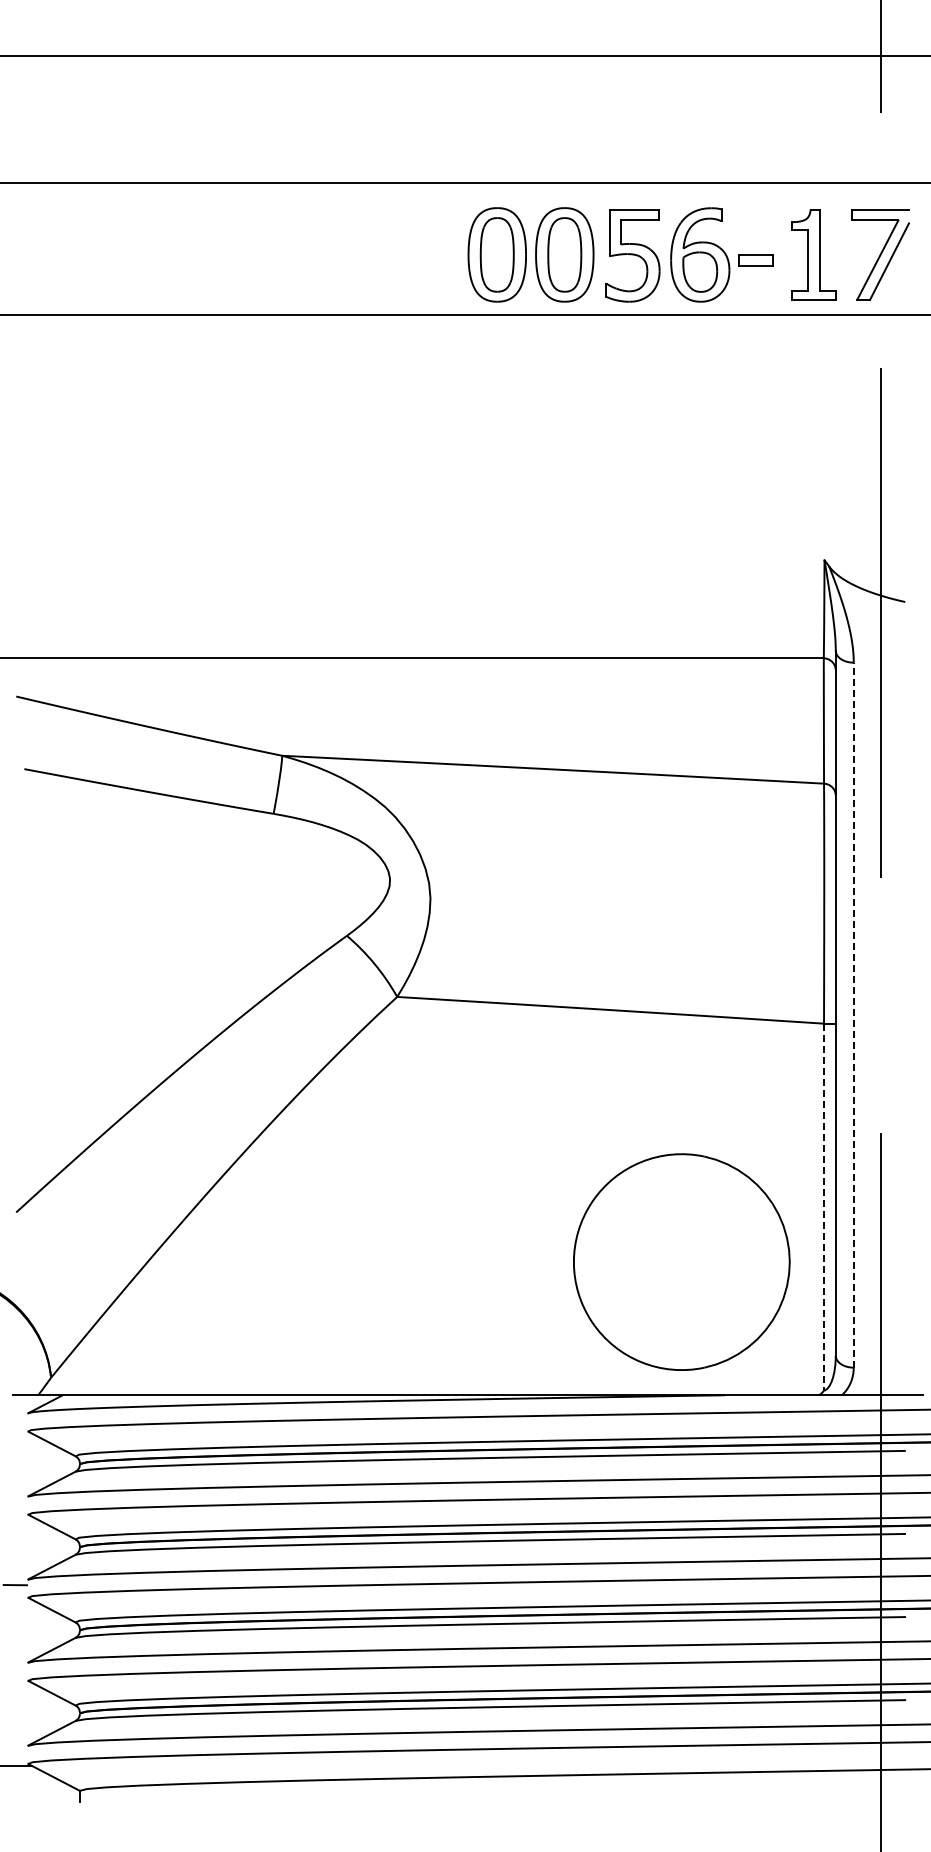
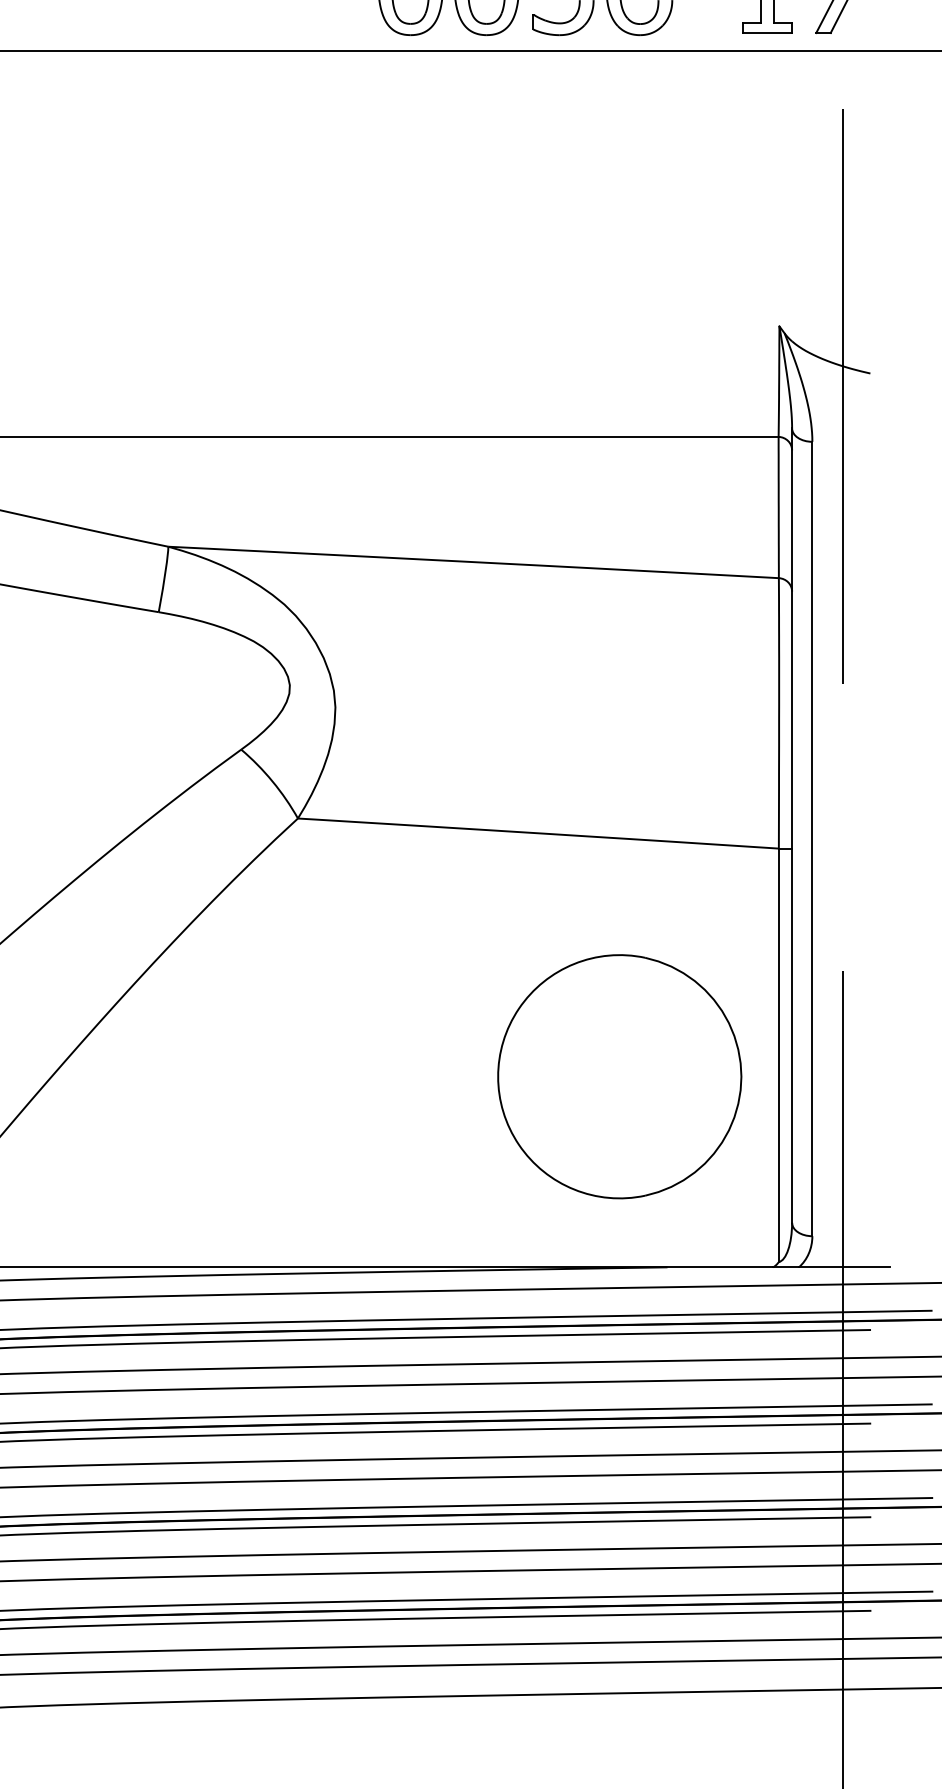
line: (853, 1014) -> (812, 838), dashed -> solid
line: (824, 1207) -> (779, 1055), dashed -> solid
part: (681, 1261) -> (619, 1076), moved

